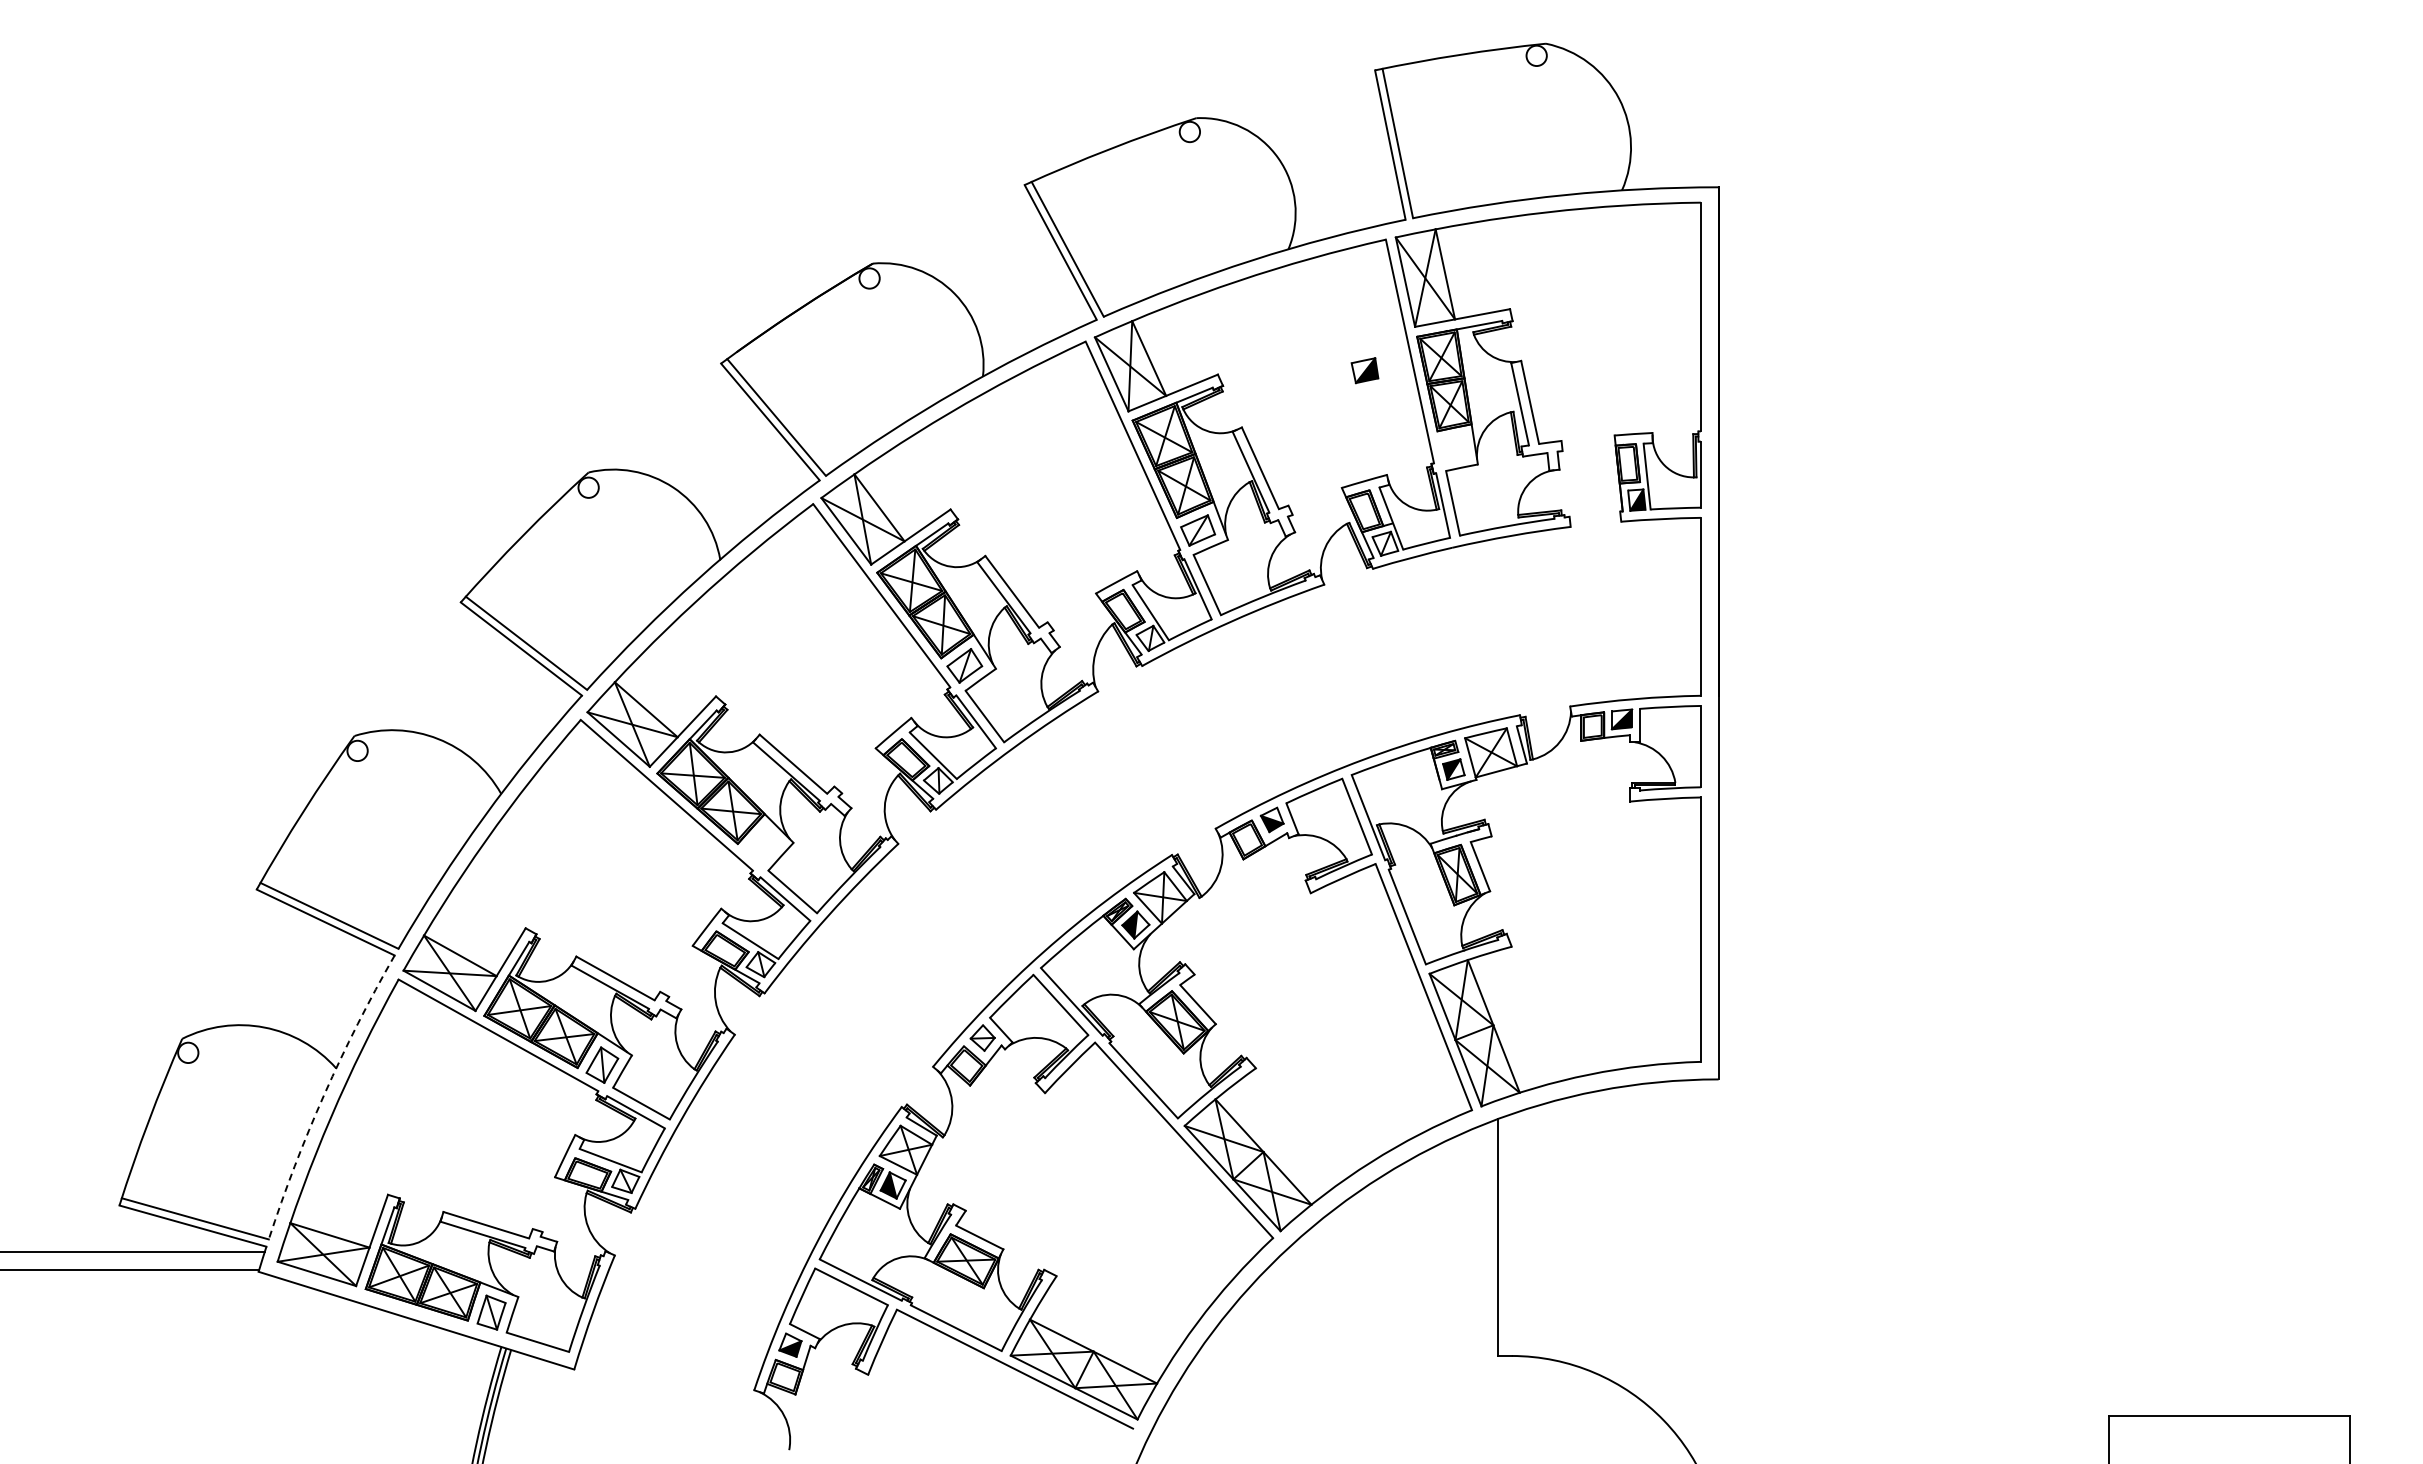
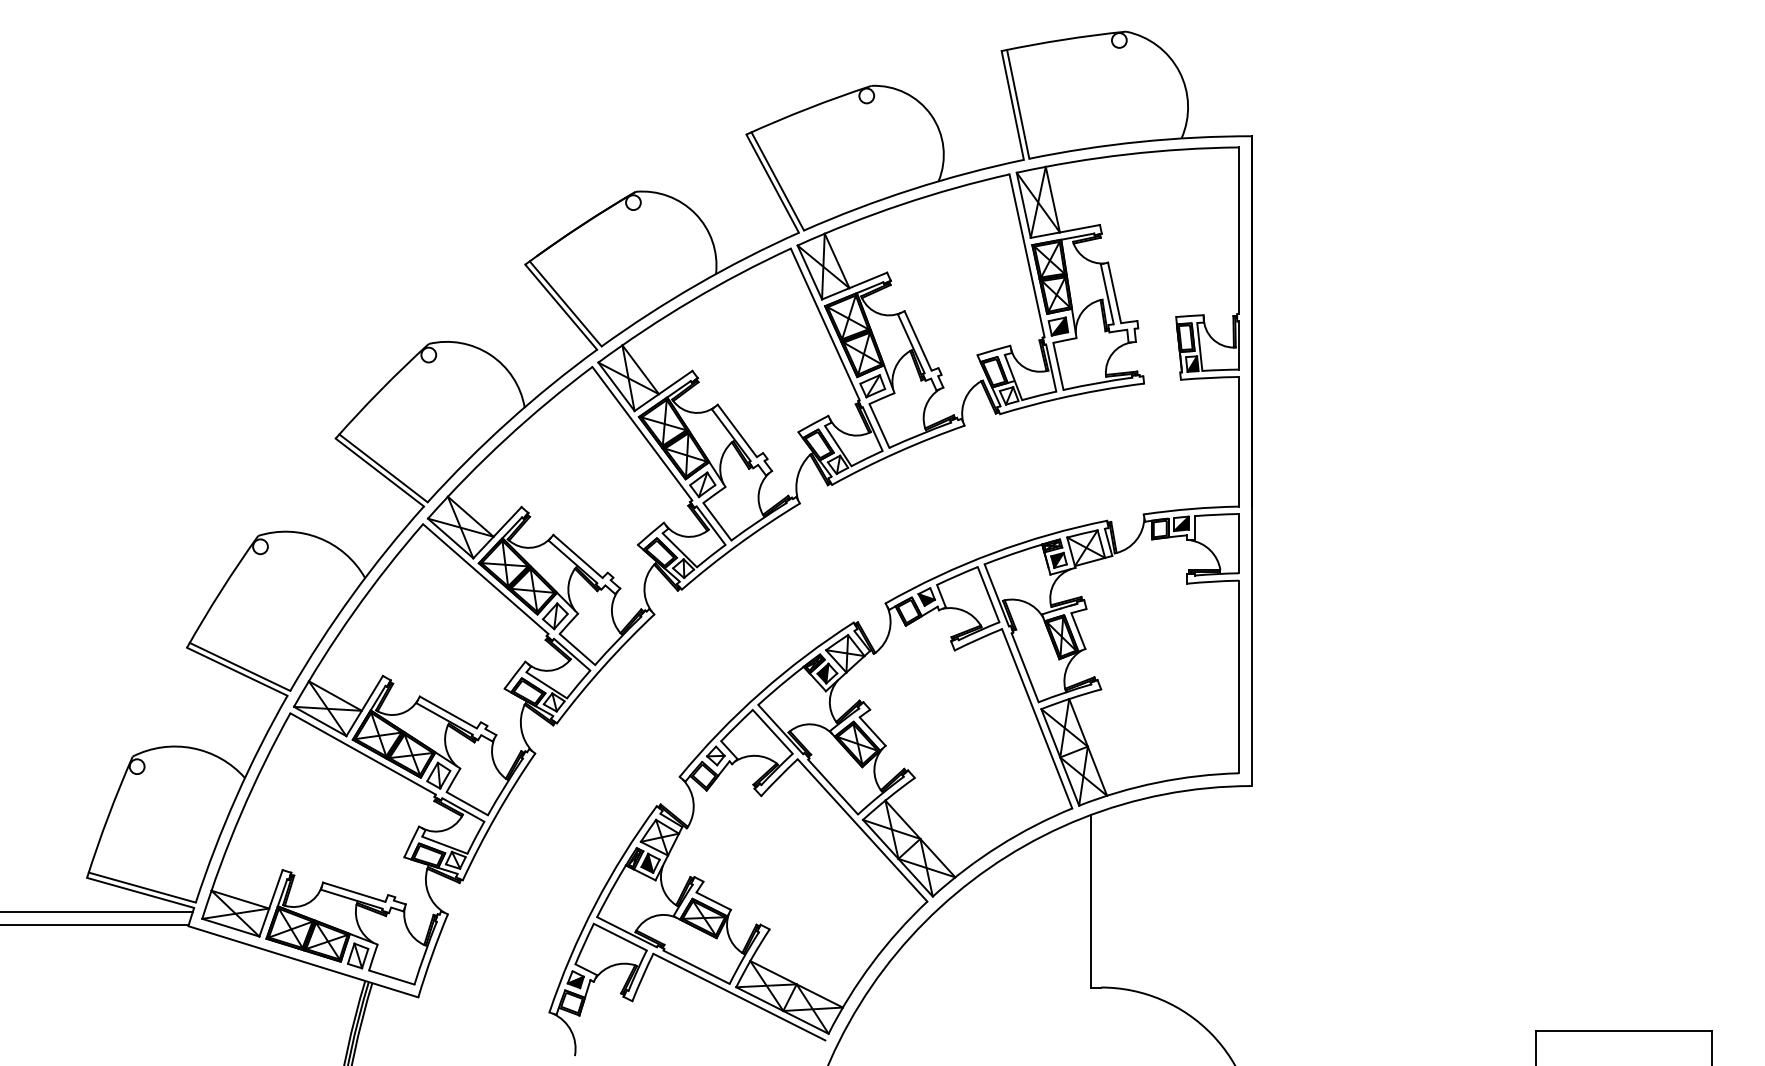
part: (1364, 370) -> (1058, 326), moved
part: (762, 845) -> (555, 615), added
arc: (324, 1094) -> (236, 797), dashed -> solid

